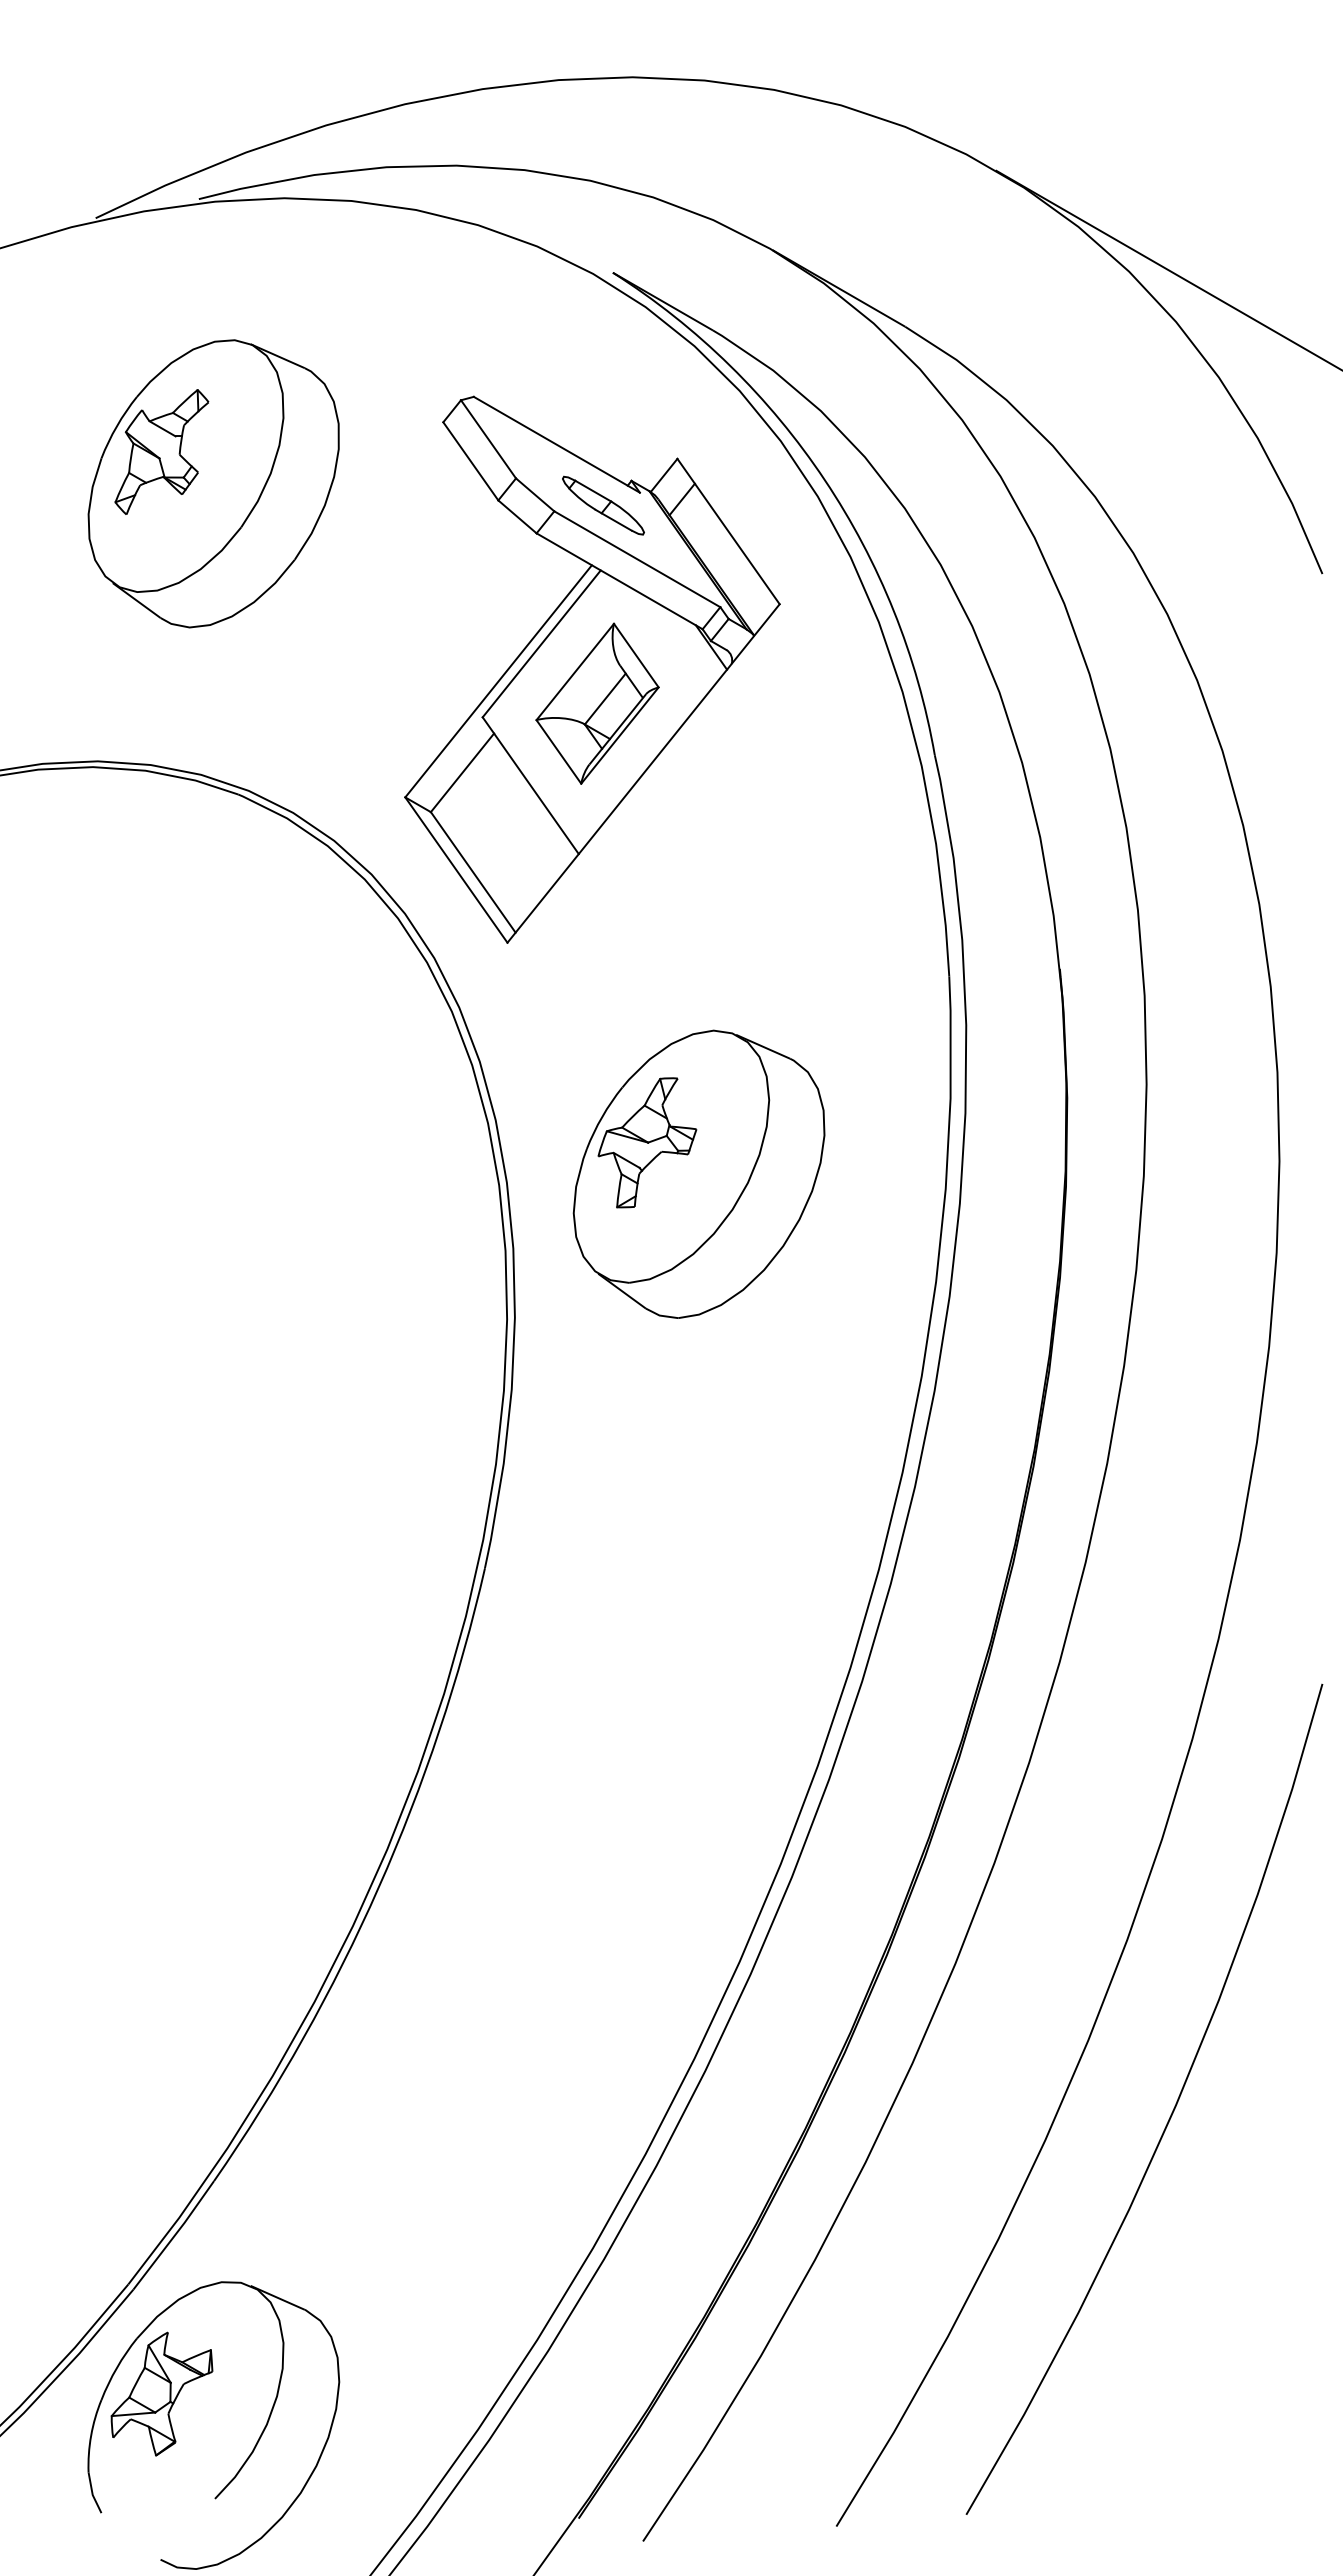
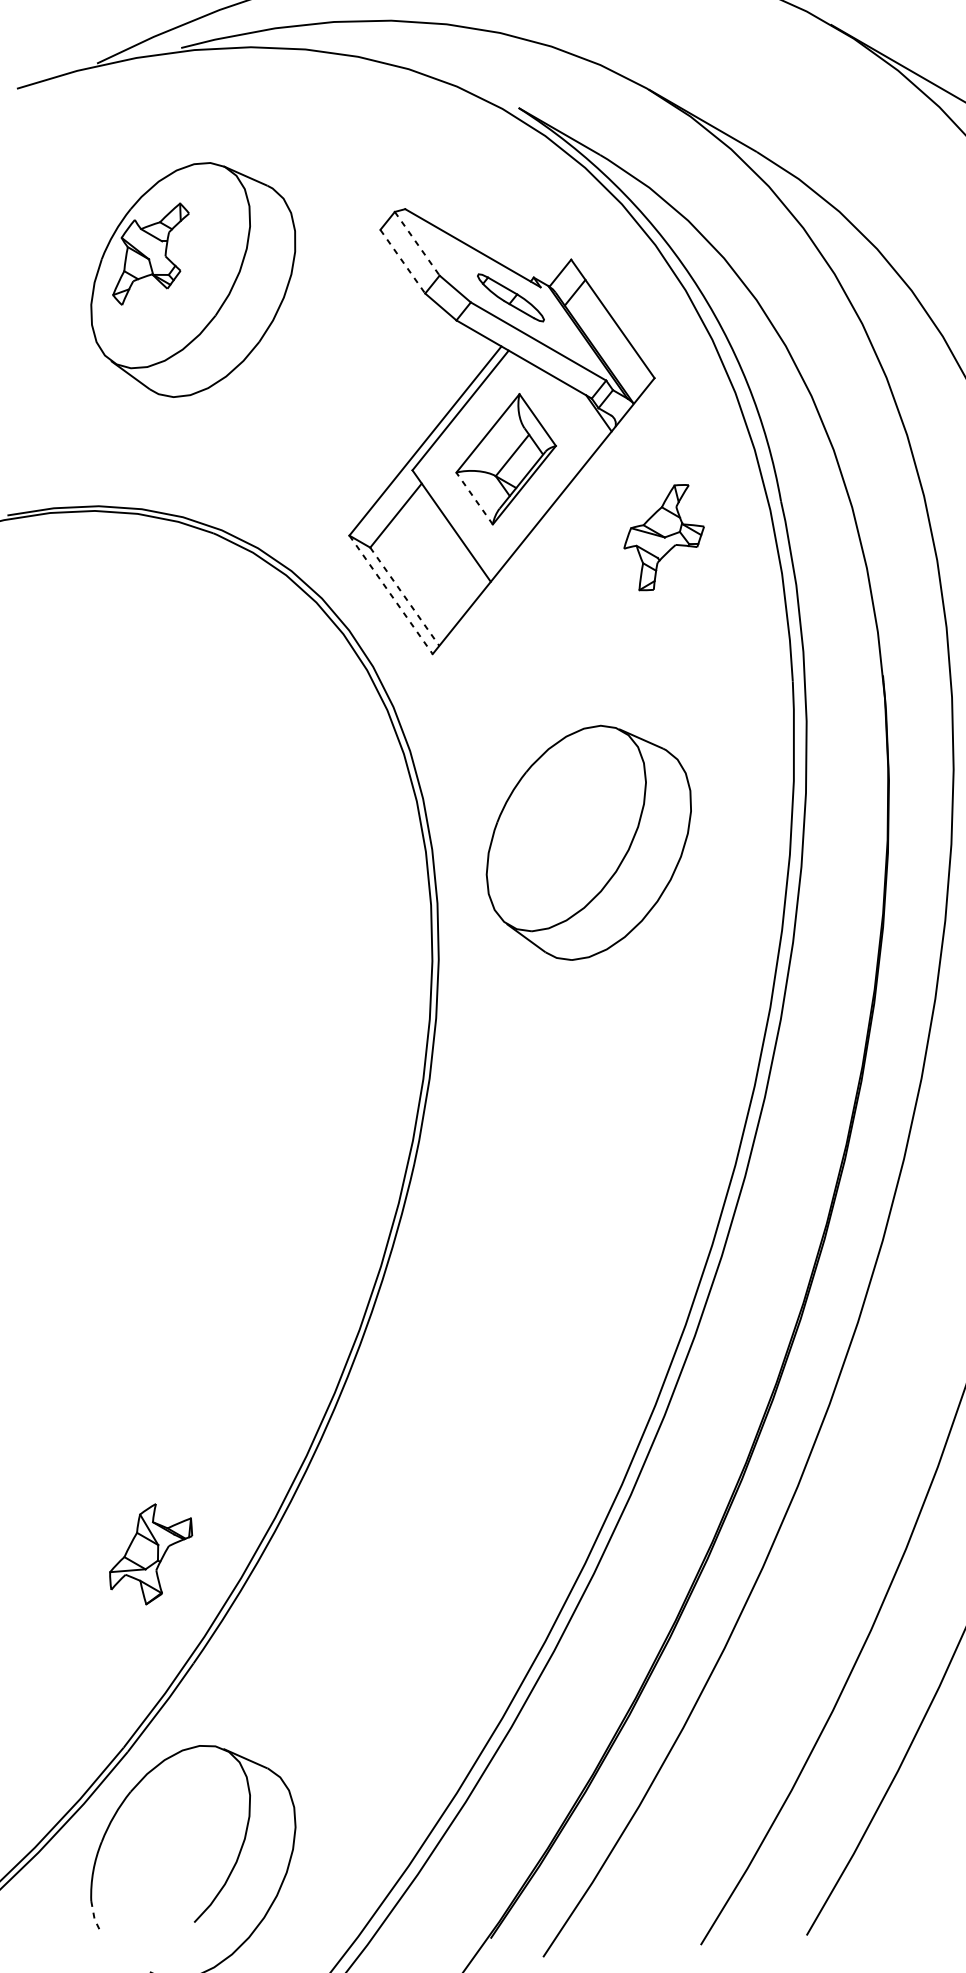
line: (488, 439) -> (417, 243), solid -> dashed
line: (470, 461) -> (402, 261), solid -> dashed
line: (558, 751) -> (474, 498), solid -> dashed
line: (456, 870) -> (391, 595), solid -> dashed
line: (473, 872) -> (405, 596), solid -> dashed
part: (647, 1142) -> (664, 537), moved
part: (161, 2393) -> (150, 1553), moved
line: (92, 2495) -> (94, 1919), solid -> dashed

